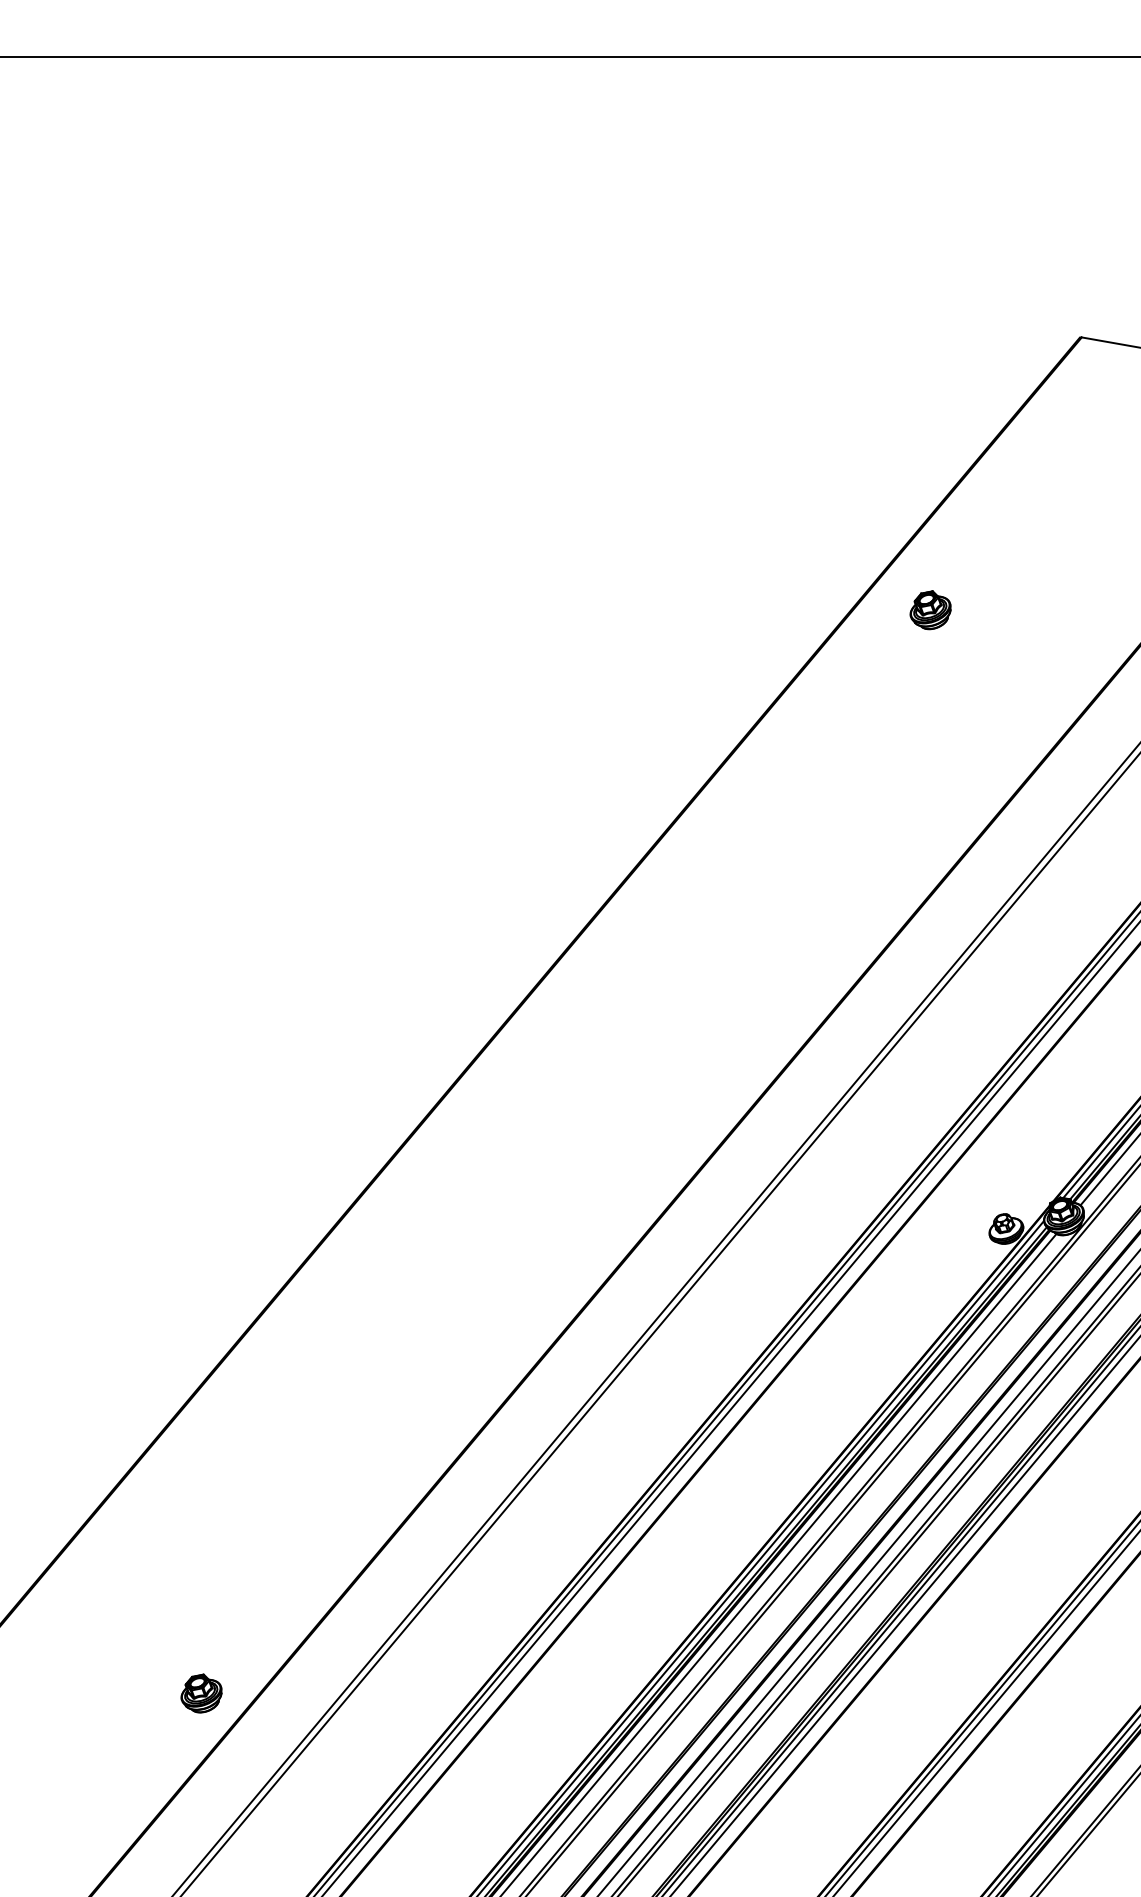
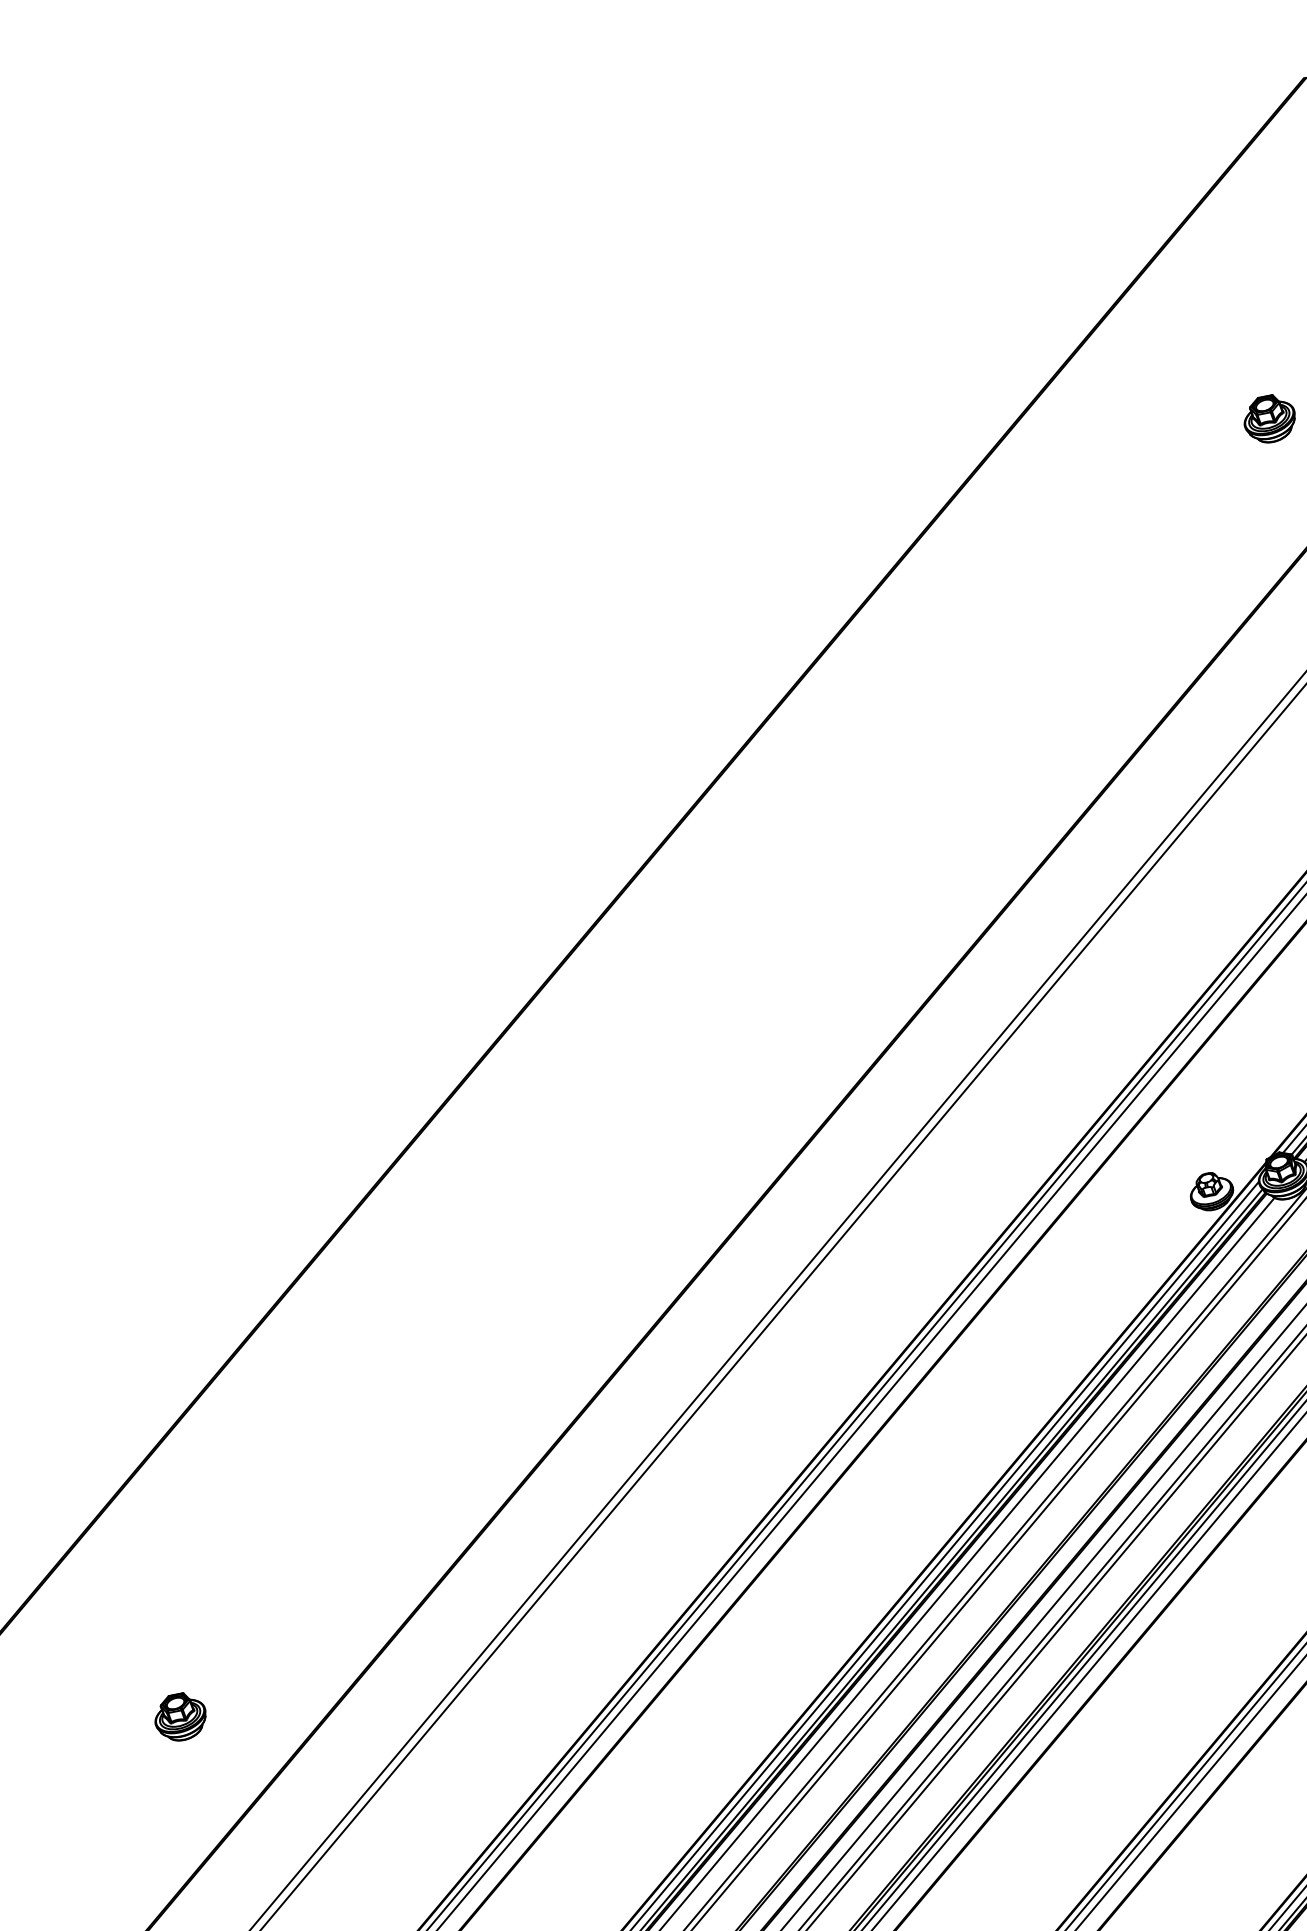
part: (930, 610) -> (1269, 419), moved
part: (201, 1693) -> (180, 1716), moved

